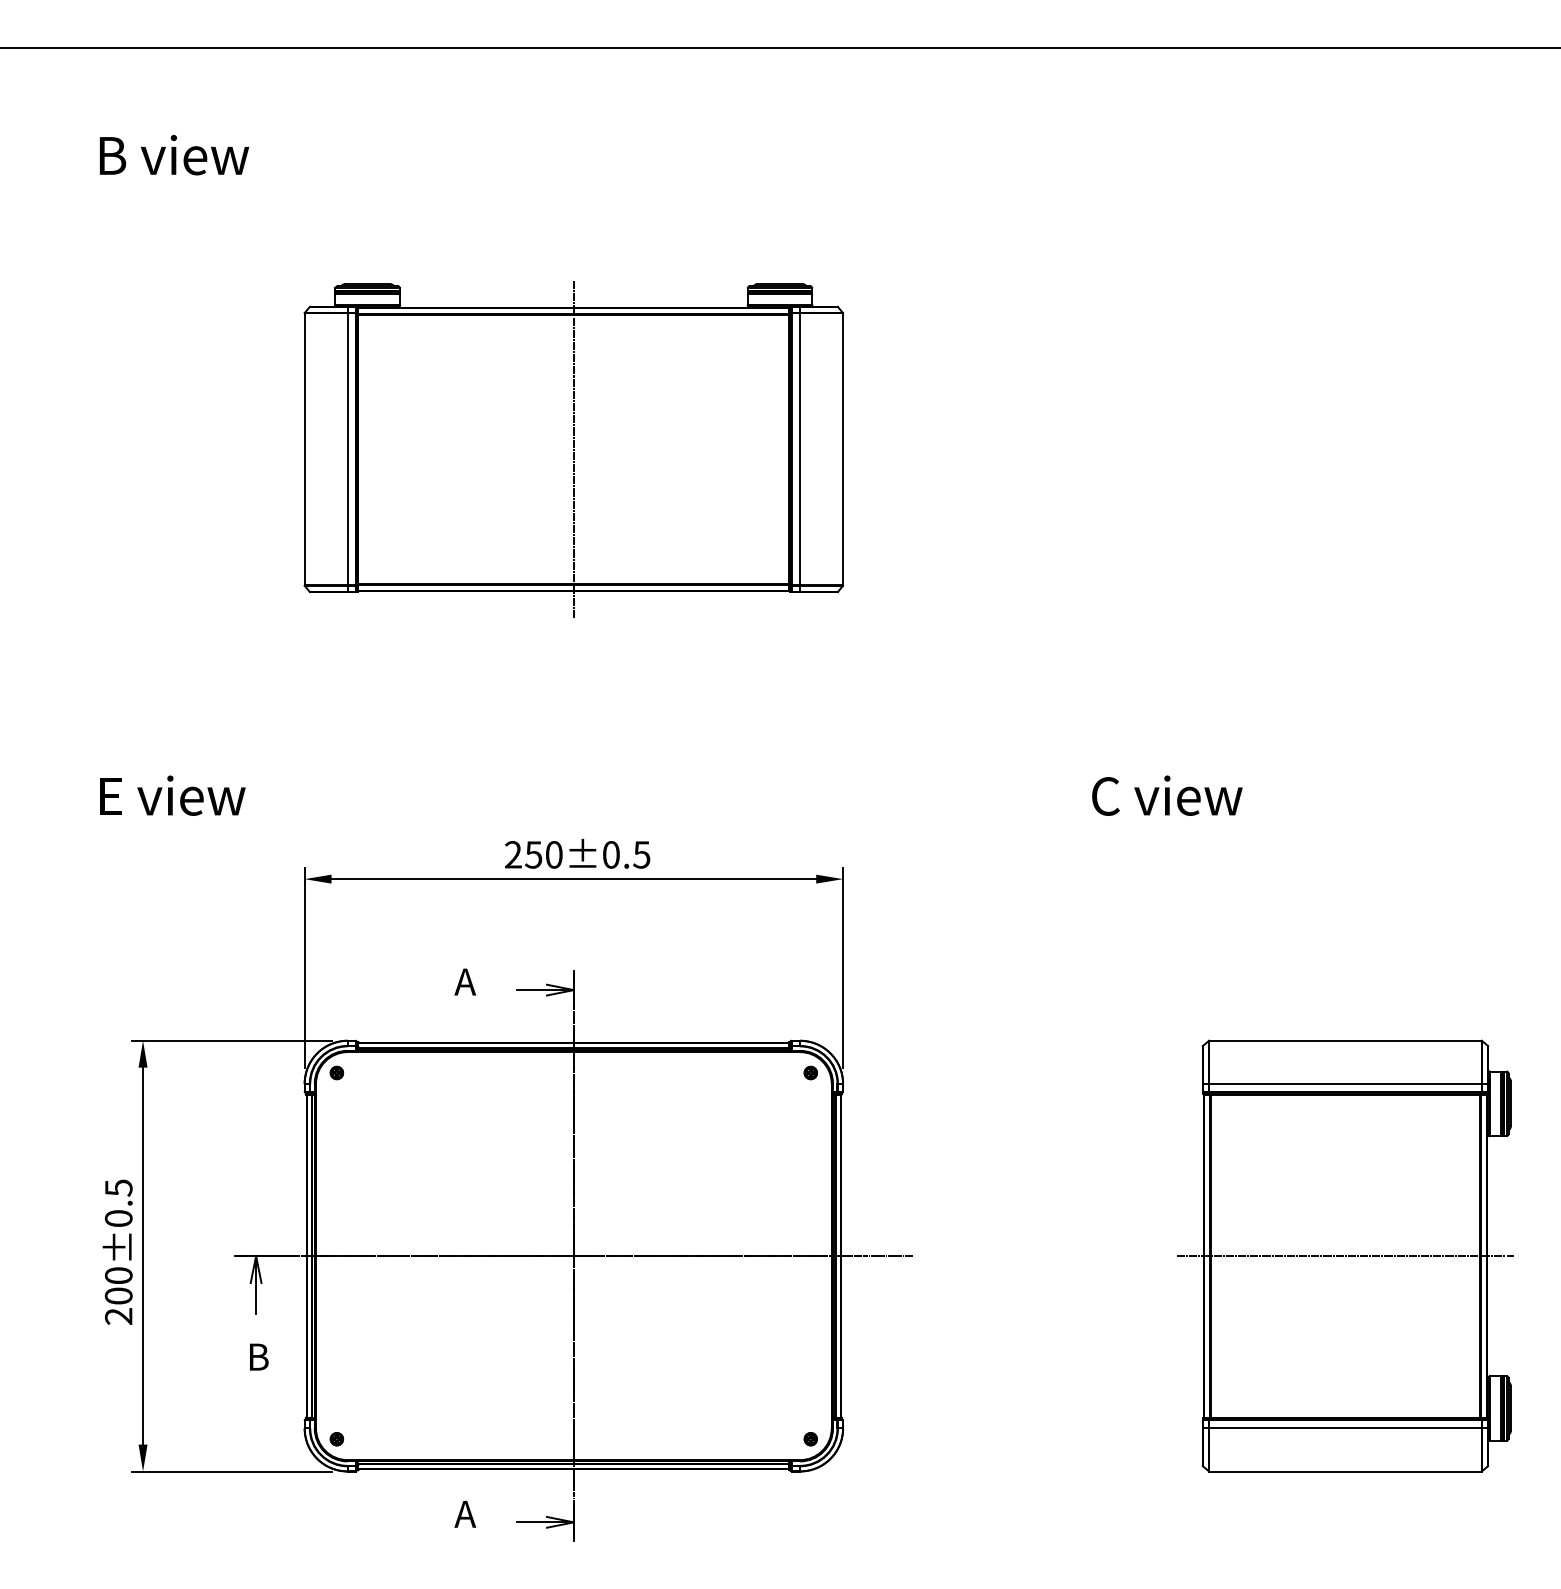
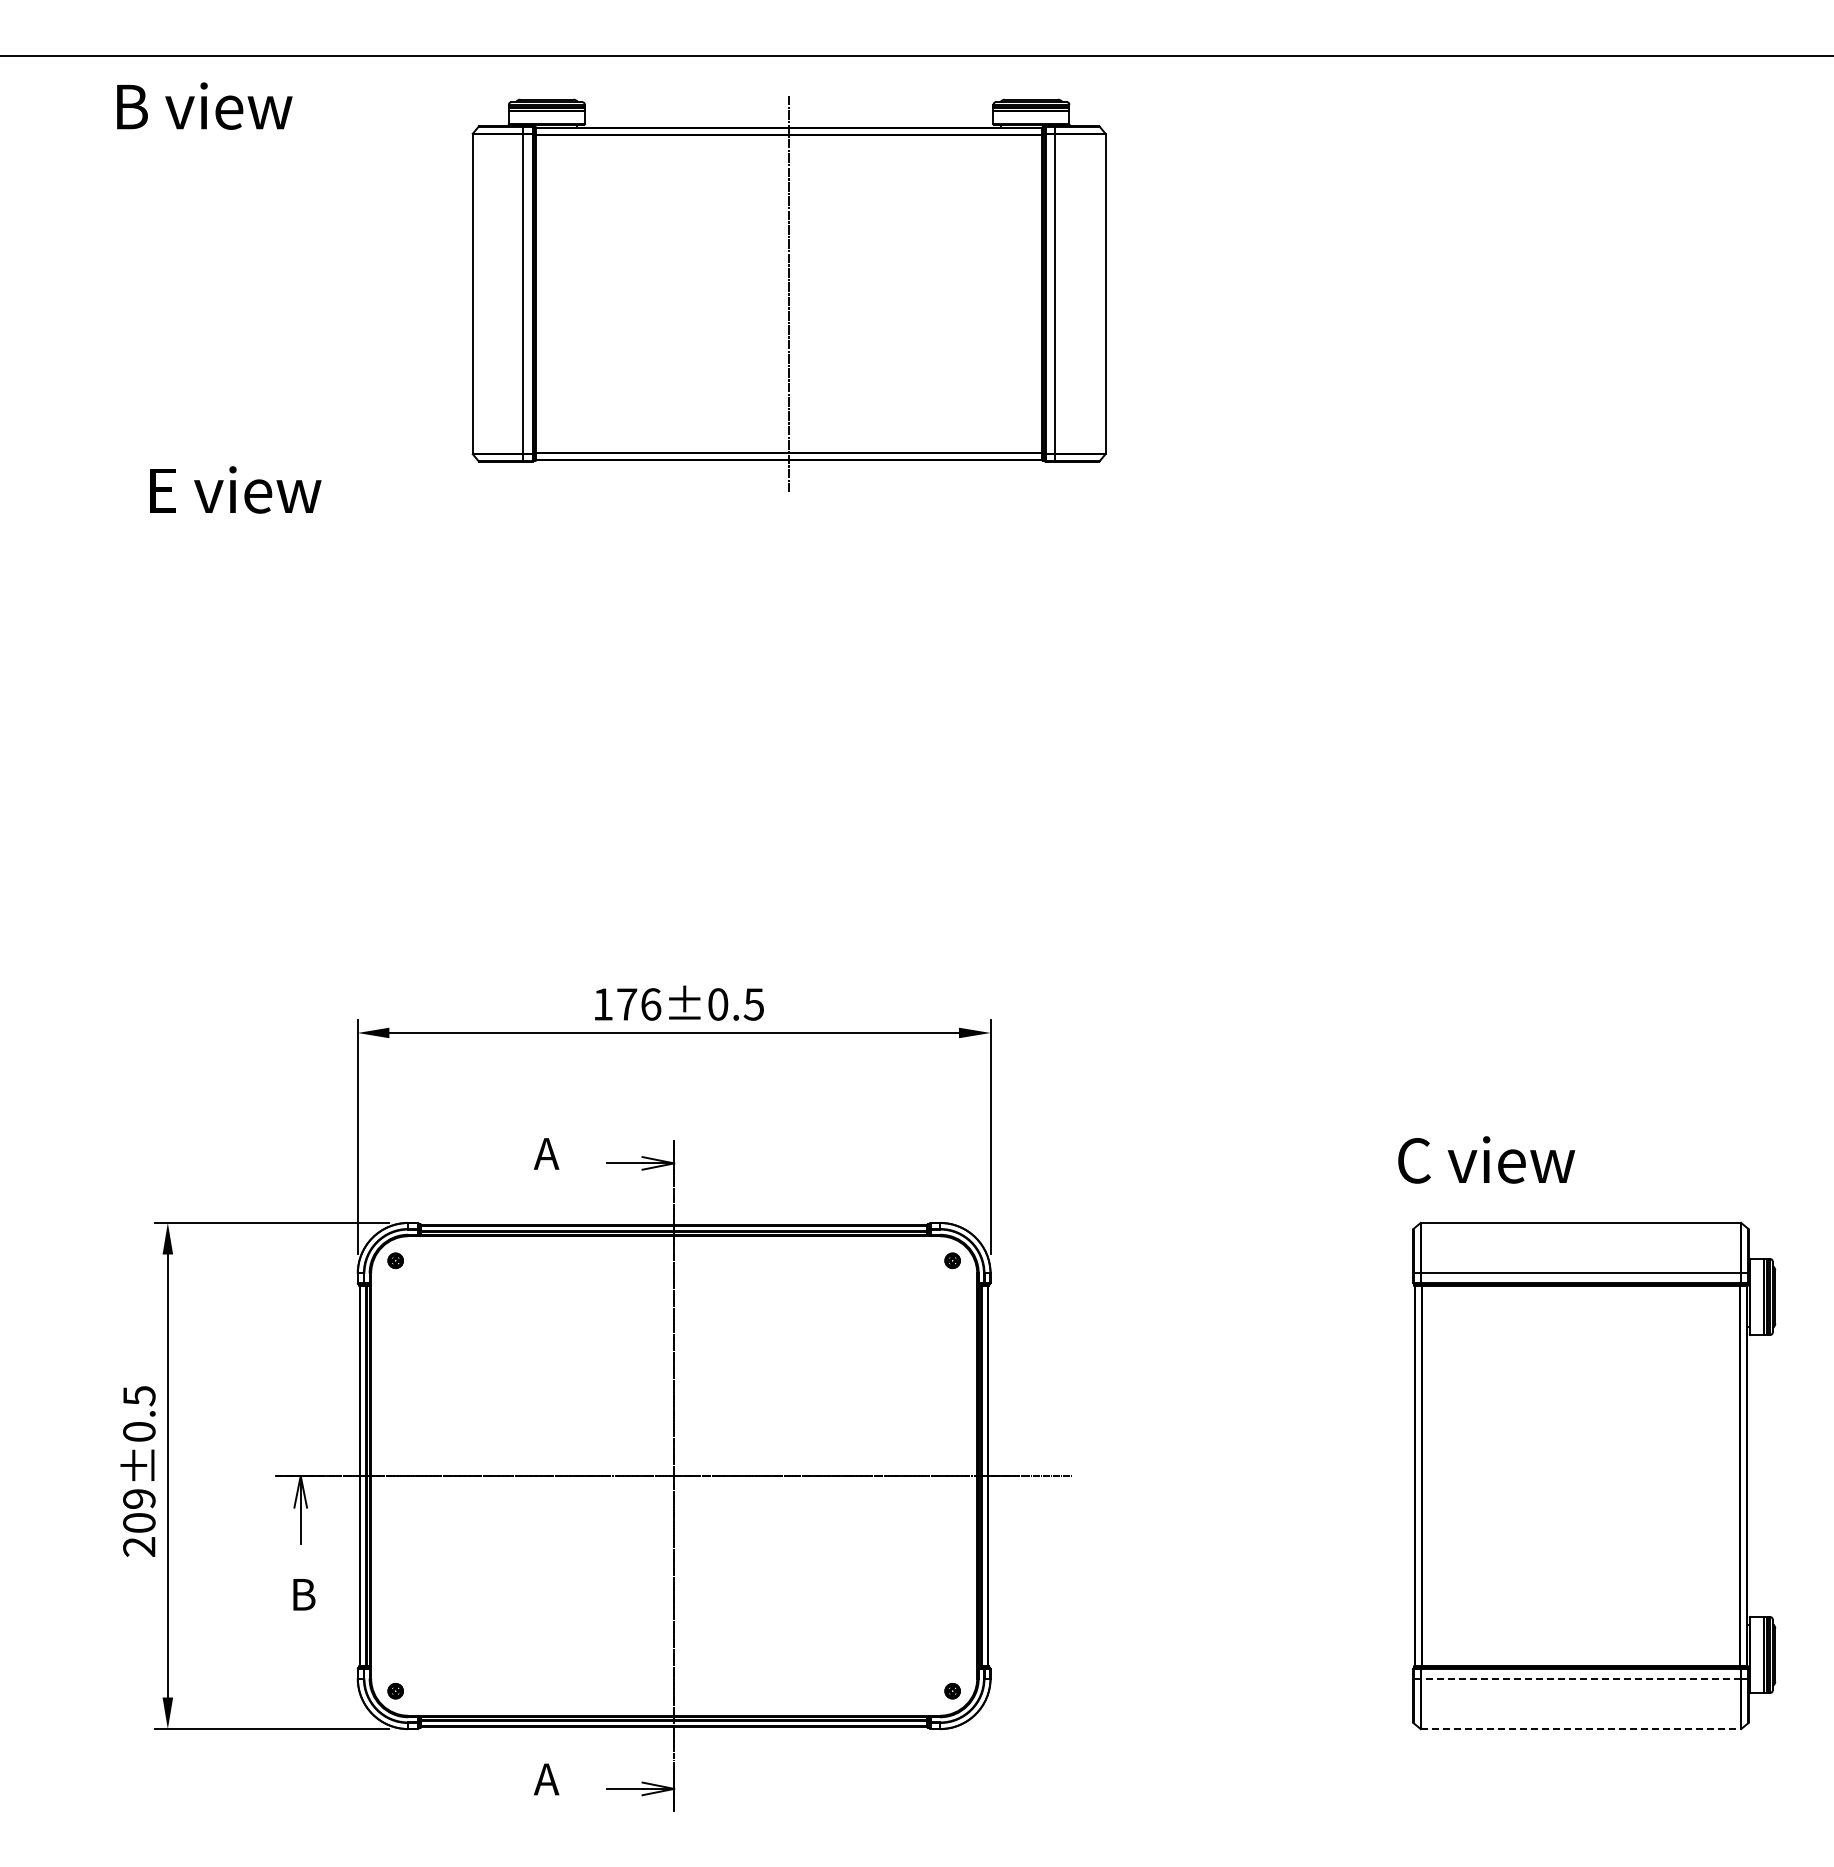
text: (174, 154) -> (204, 105), moved
part: (573, 449) -> (788, 293), moved
text: (172, 795) -> (235, 489), moved
text: (1167, 795) -> (1486, 1159), moved
text: (534, 854) -> (627, 1004), 250±0.5 -> 176±0.5
line: (1345, 1256) -> (1580, 1476), removed
text: (118, 1275) -> (139, 1498), 200±0.5 -> 209±0.5
line: (1345, 1428) -> (1580, 1678), solid -> dashed
line: (1345, 1471) -> (1580, 1729), solid -> dashed

